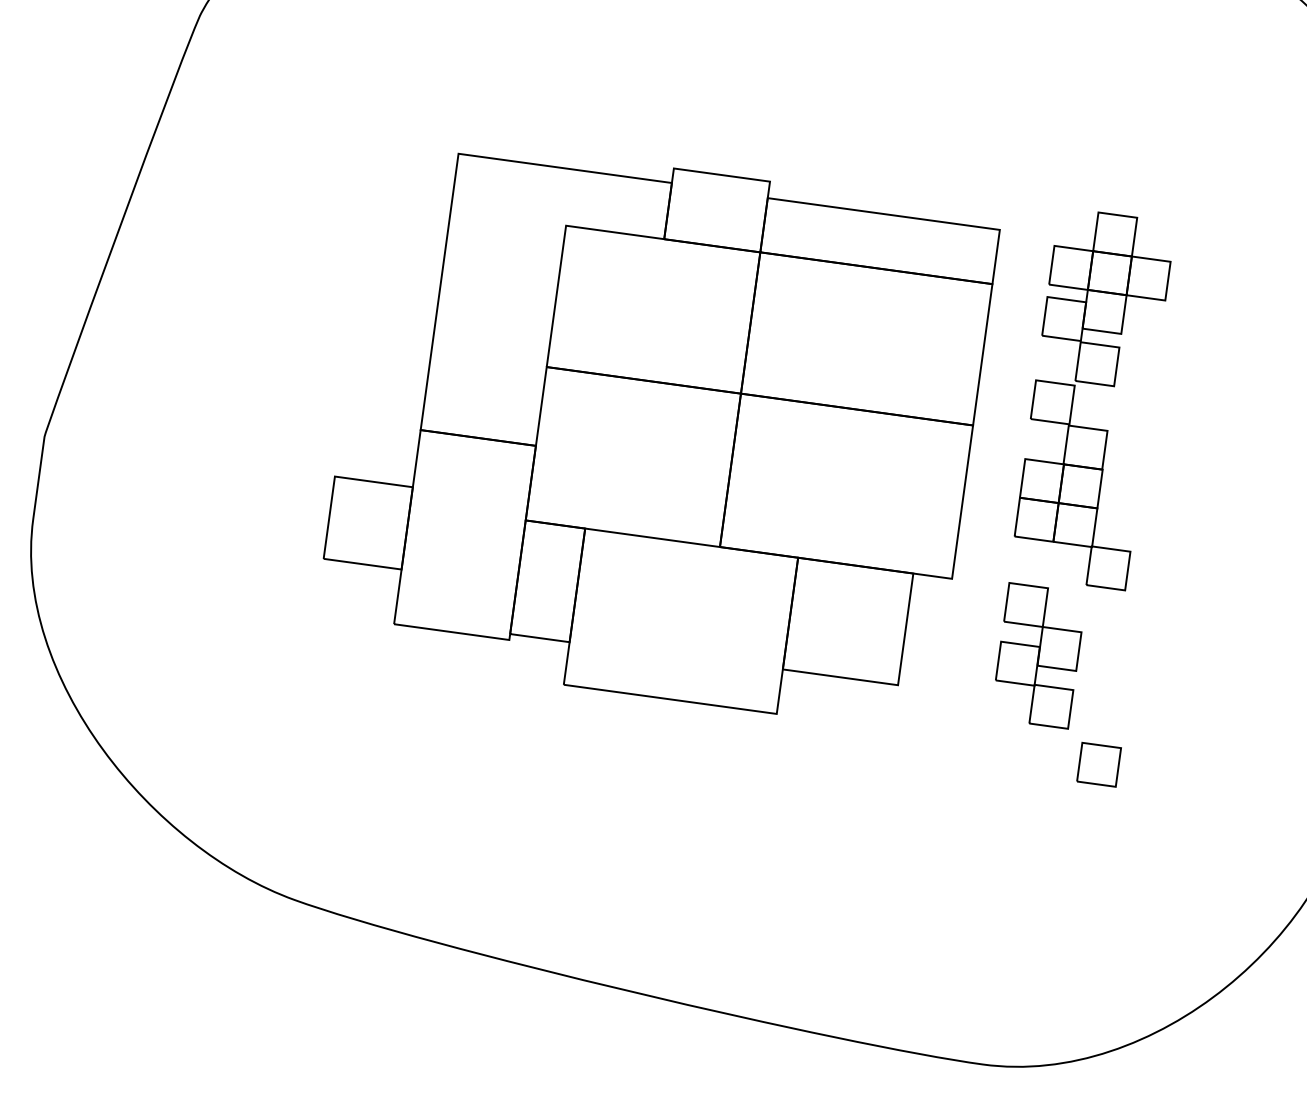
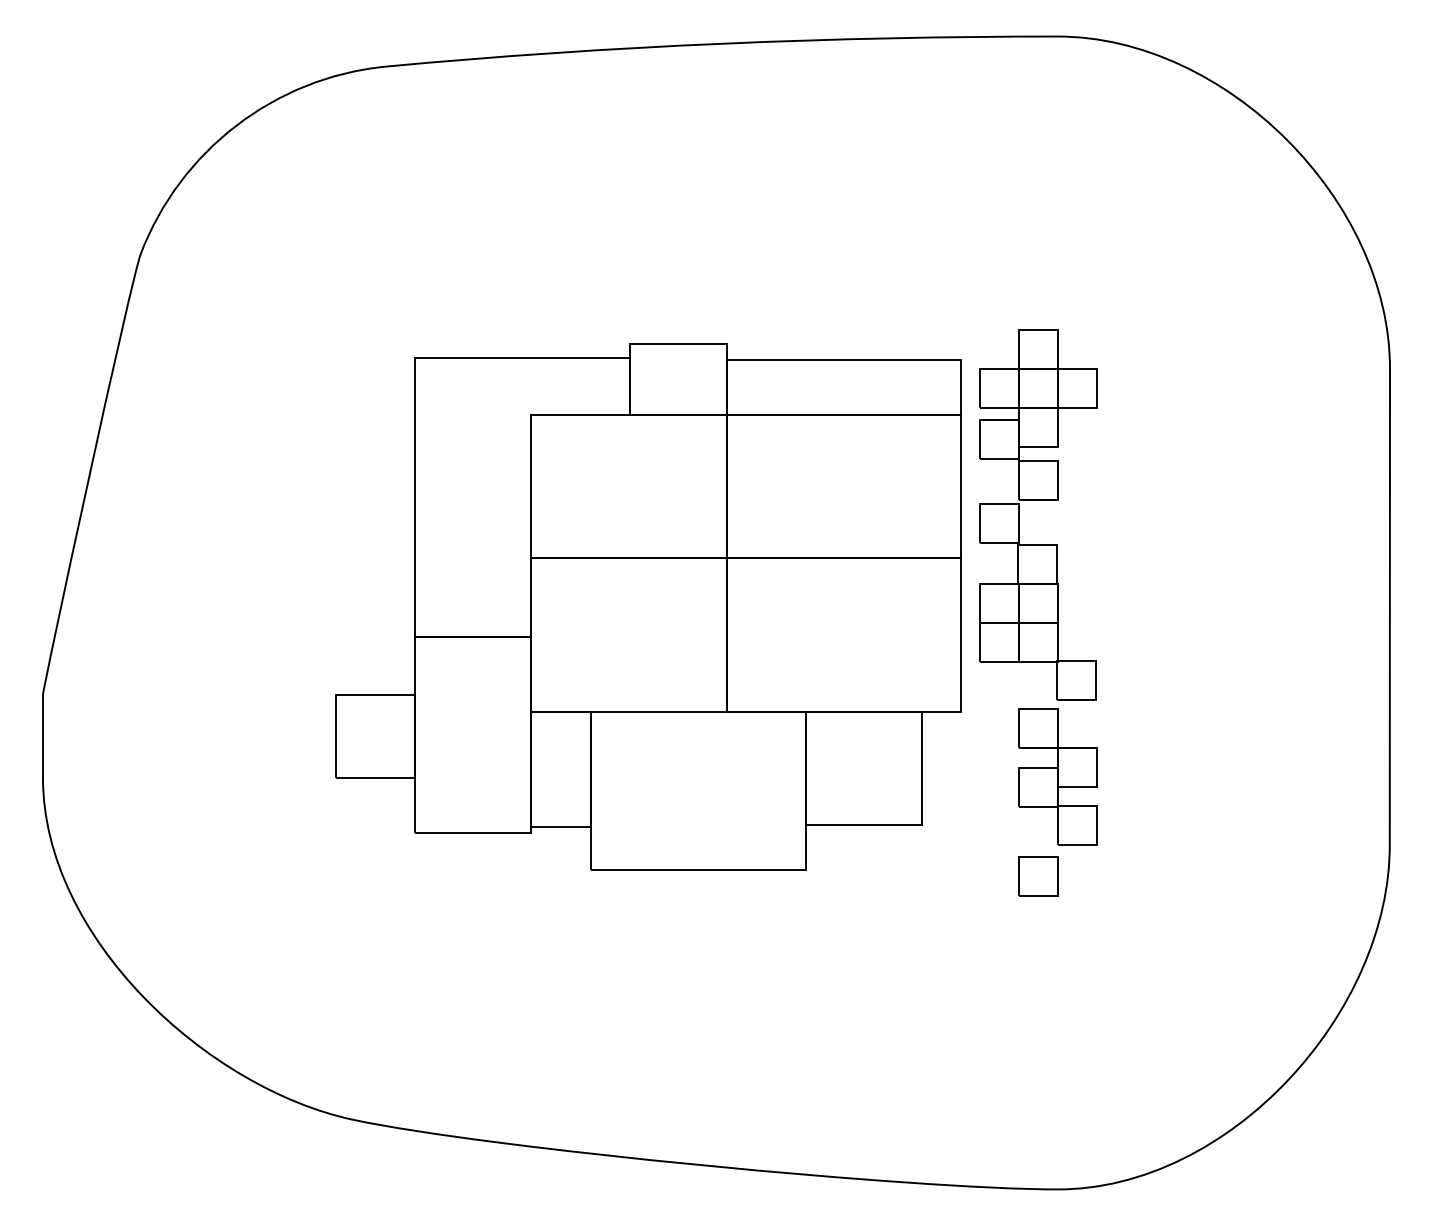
part: (1094, 384) -> (1038, 500), moved
part: (1099, 764) -> (1038, 876), moved

